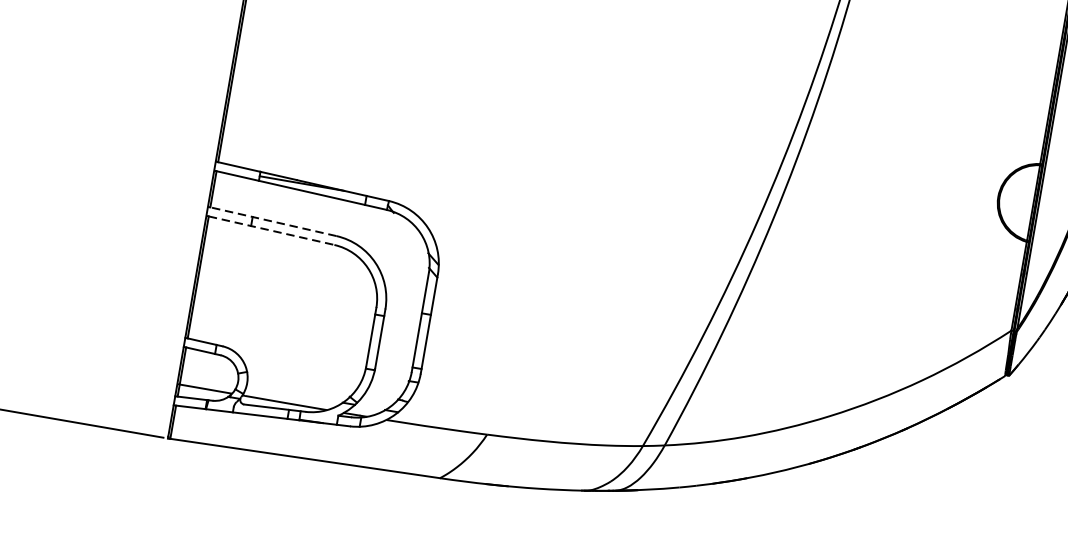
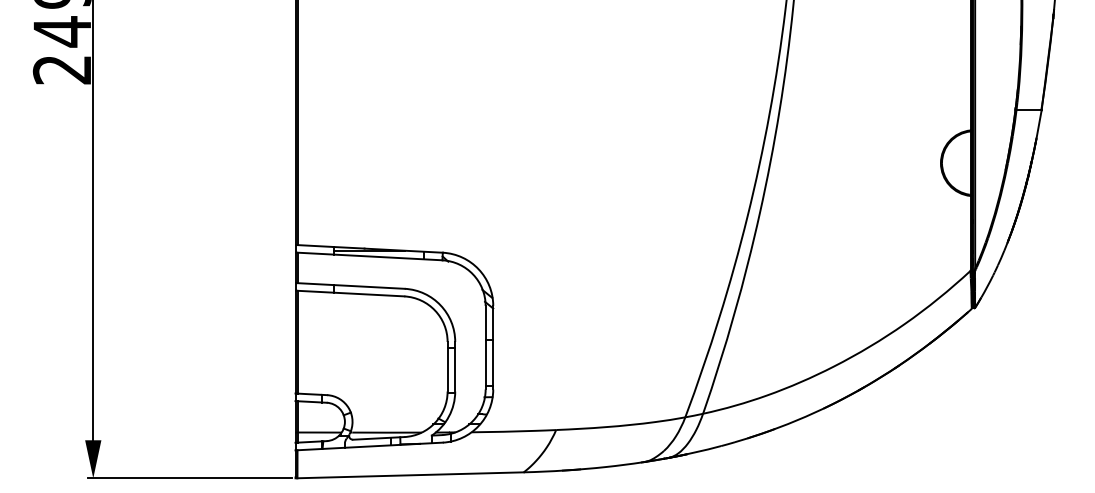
line: (273, 221) -> (351, 285), dashed -> solid
line: (271, 230) -> (350, 293), dashed -> solid

